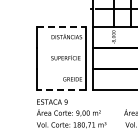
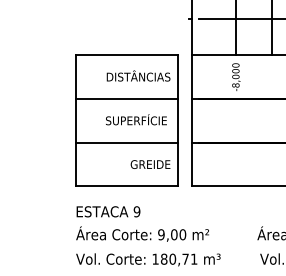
line: (61, 26) -> (127, 54), dashed -> solid
line: (61, 47) -> (127, 98), added
line: (61, 68) -> (127, 142), added
line: (61, 89) -> (127, 185), dashed -> solid

